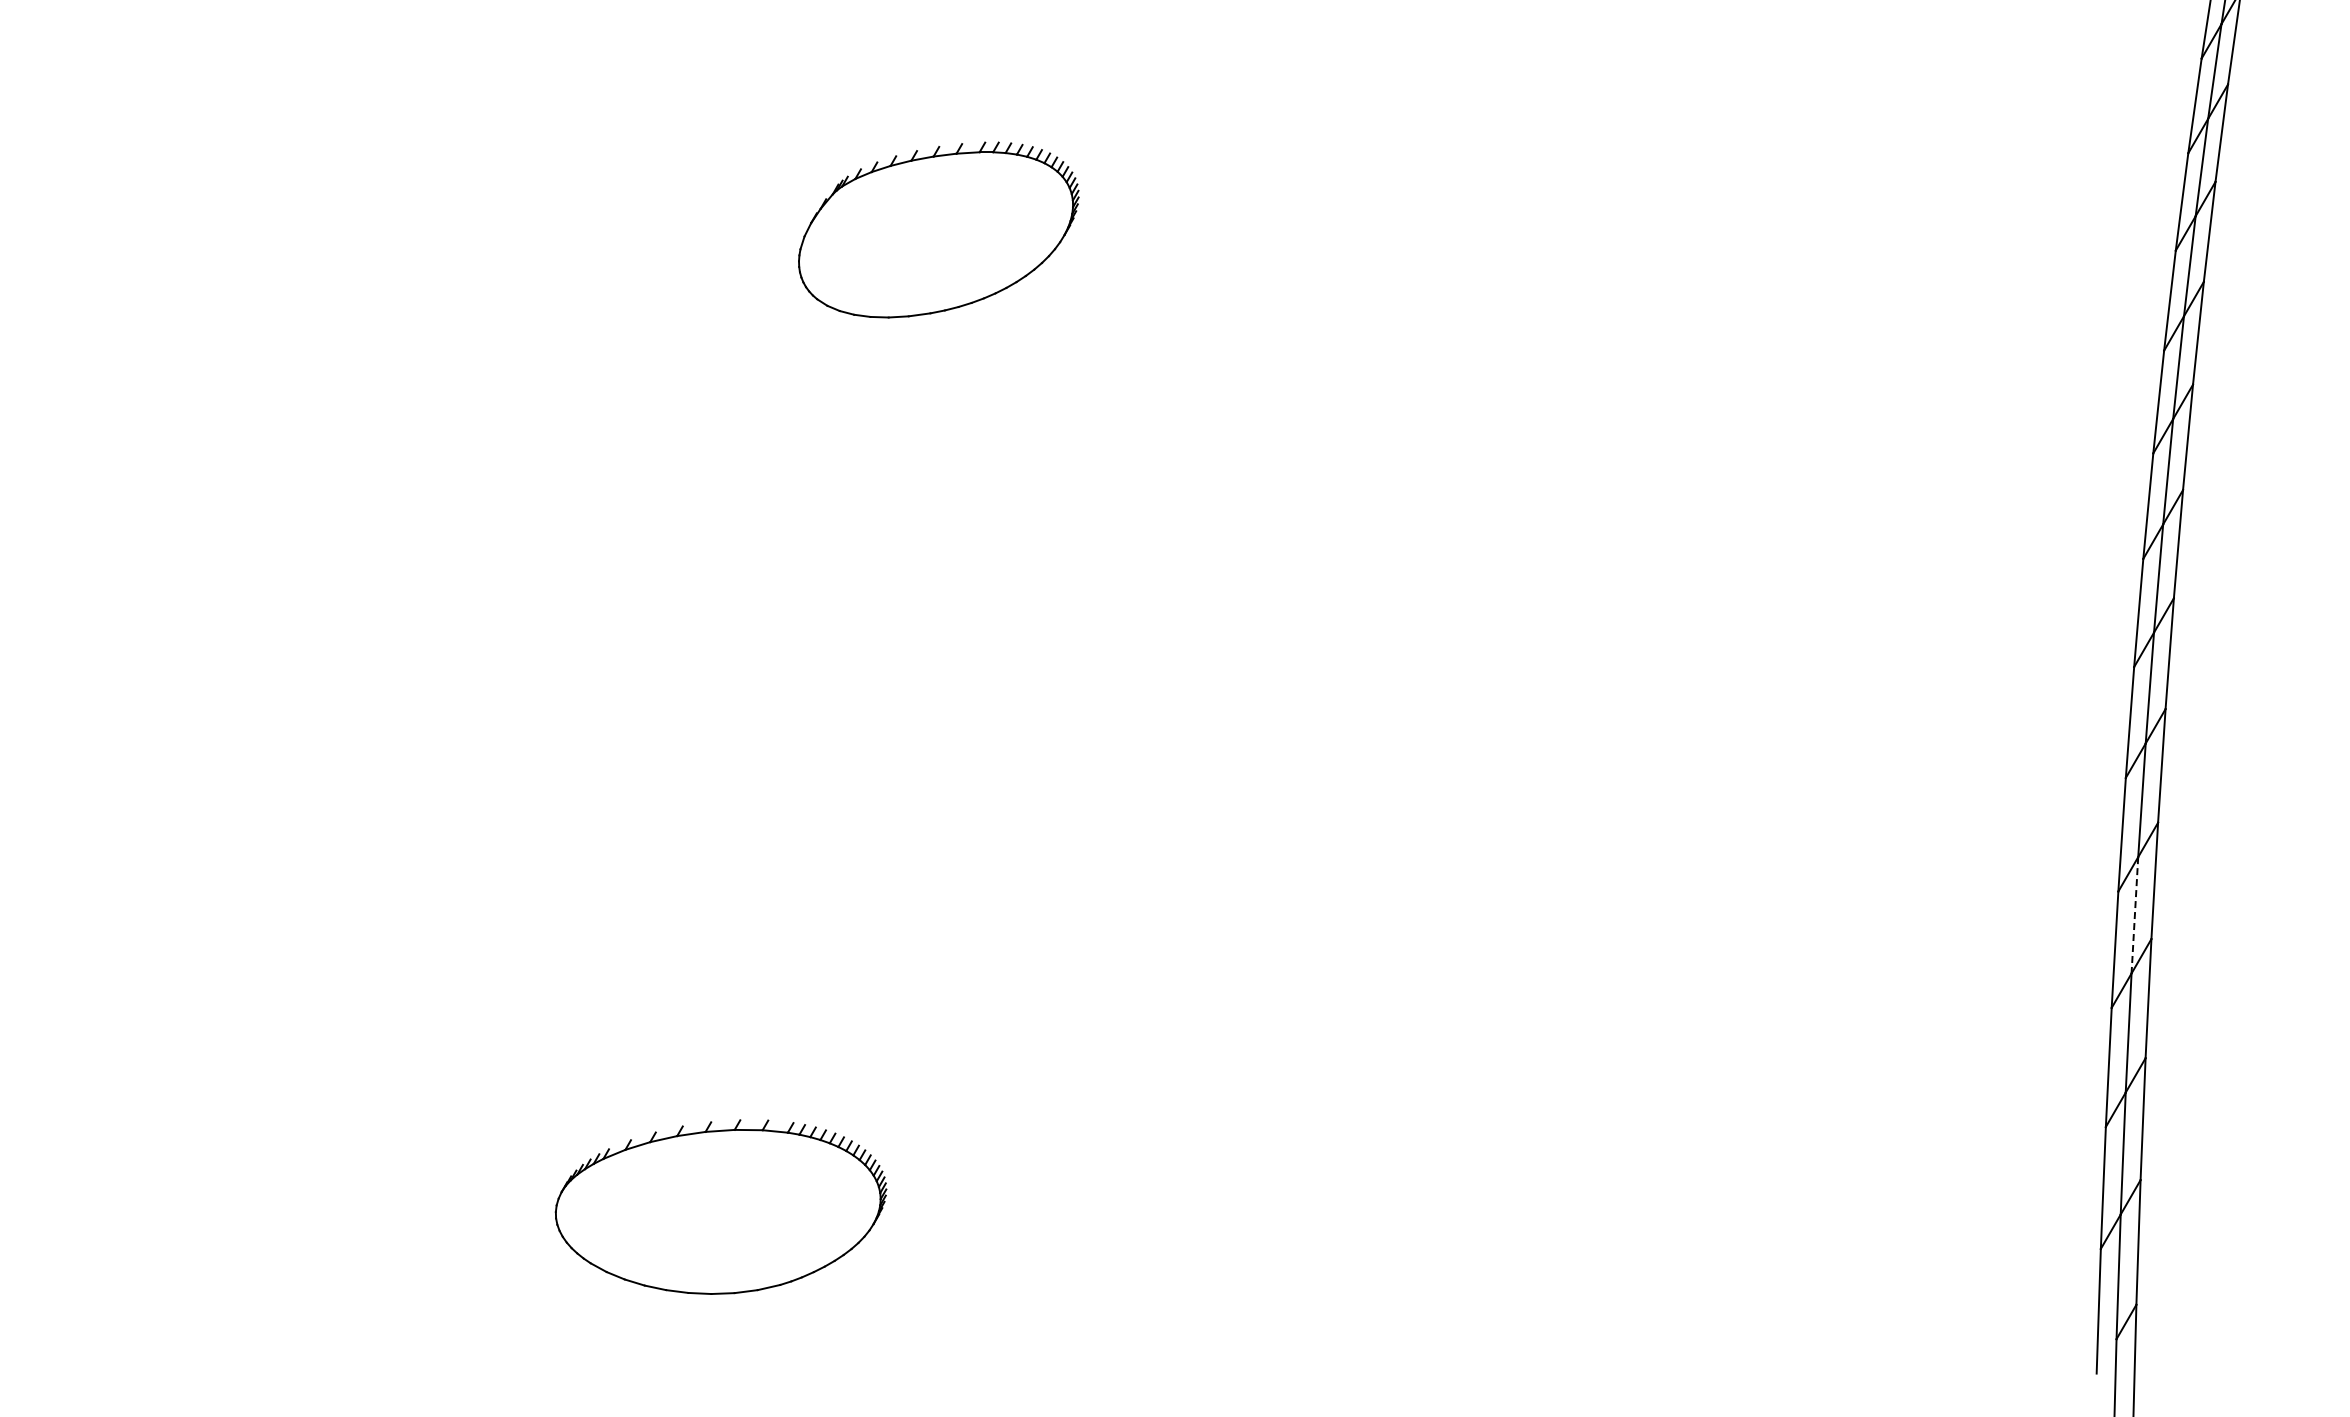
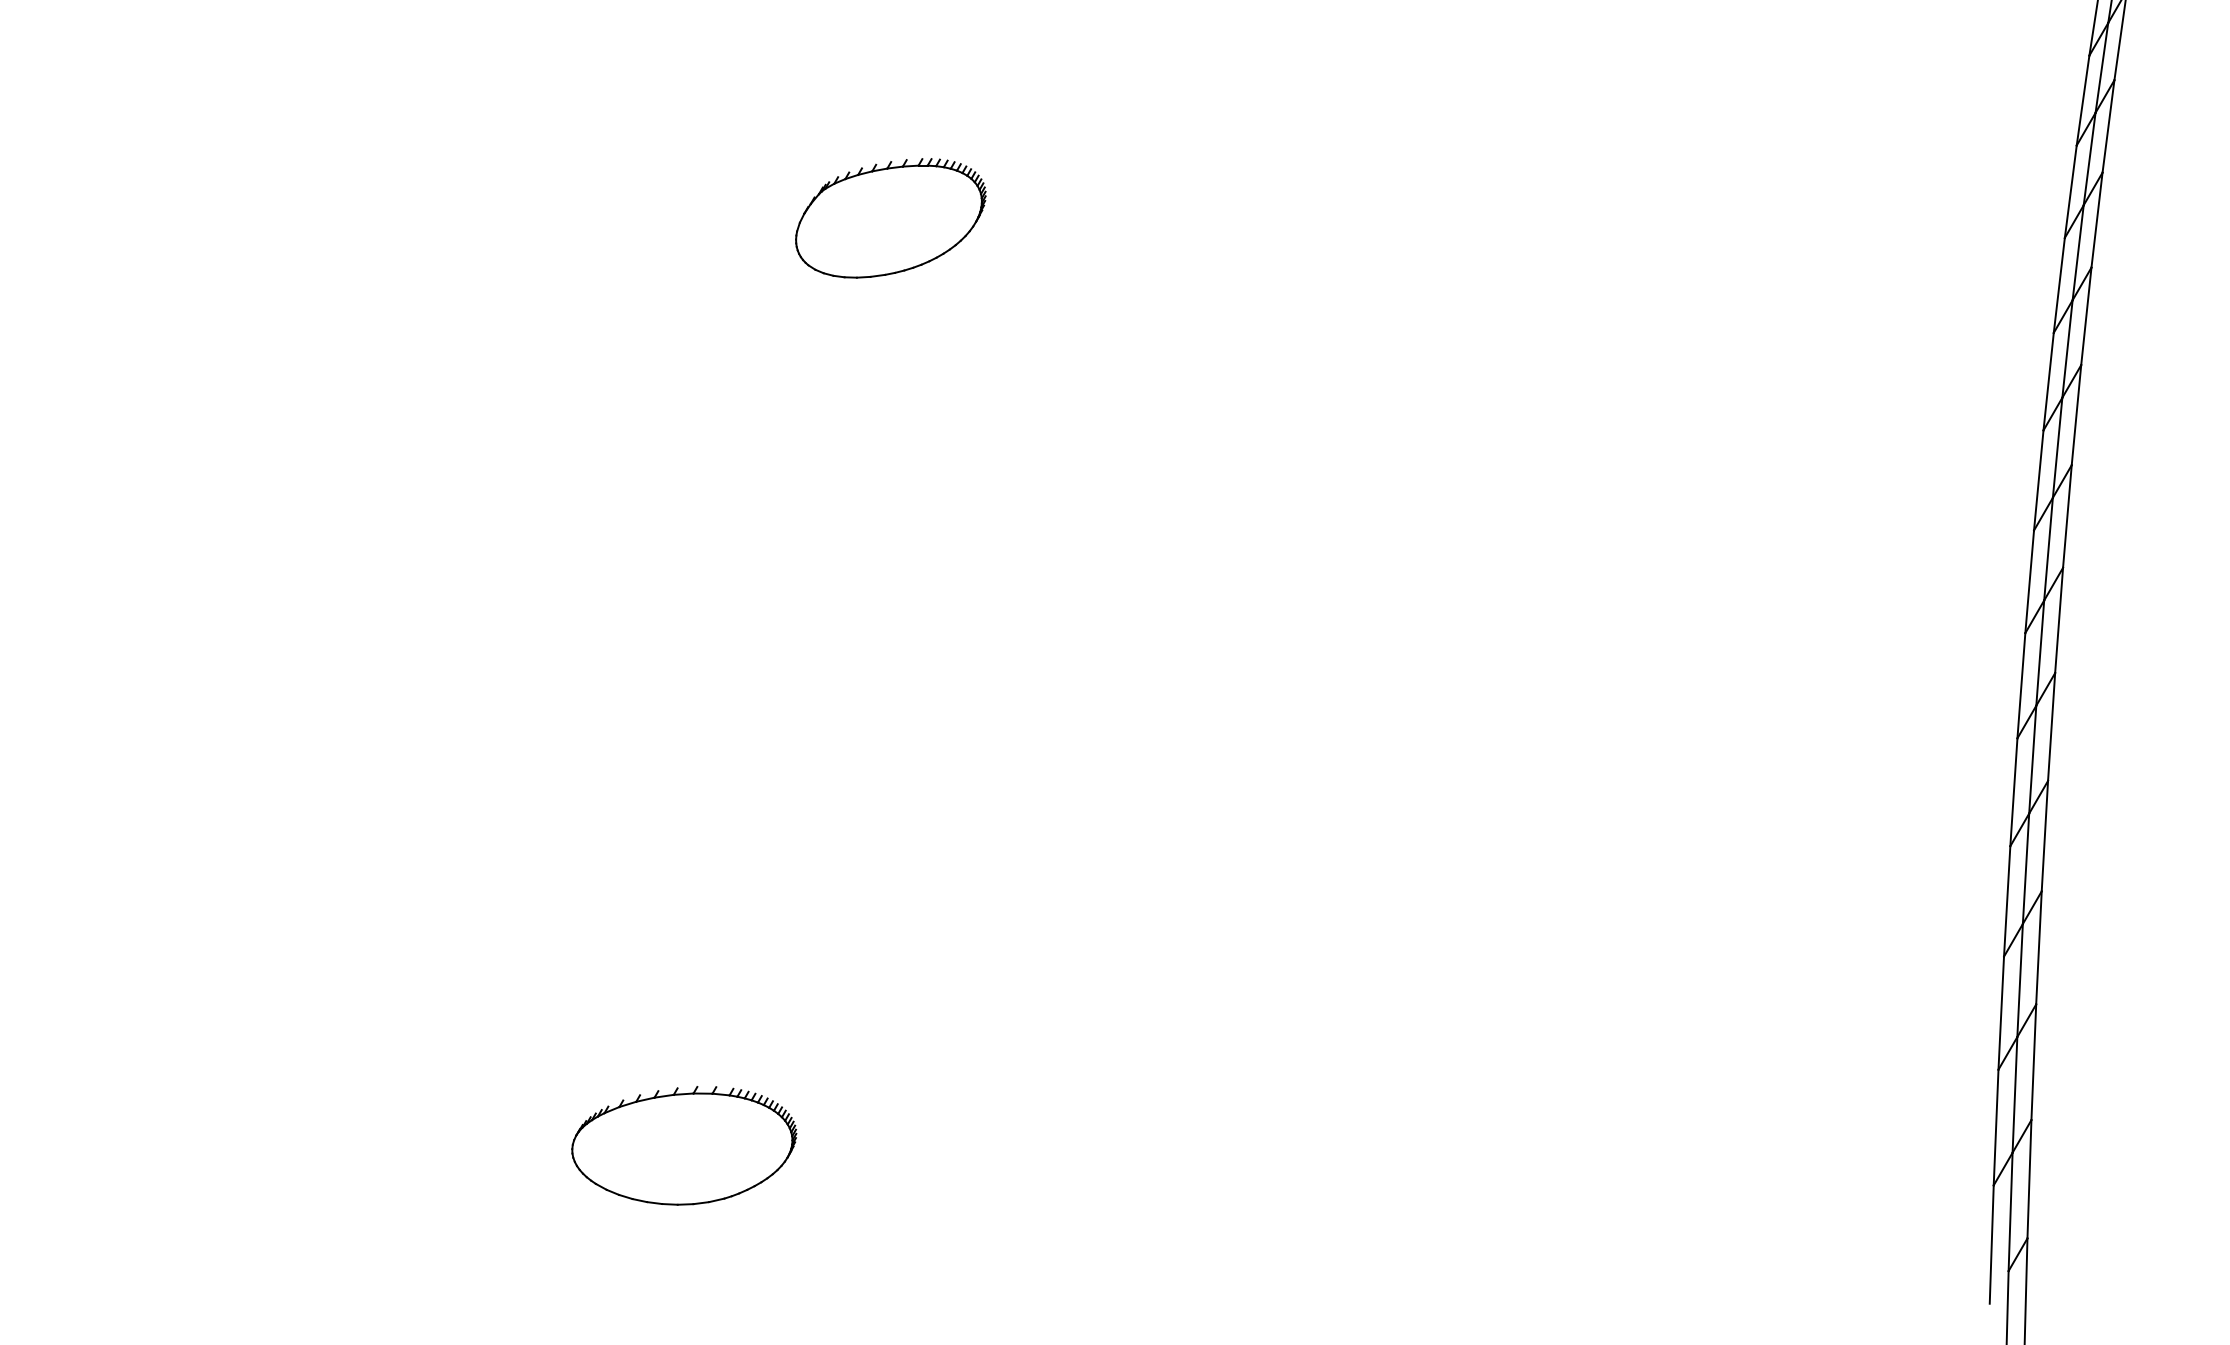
part: (938, 229) -> (890, 217), size x0.71
line: (2134, 915) -> (2025, 868), dashed -> solid
part: (721, 1207) -> (684, 1146), size x0.71

